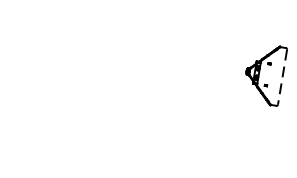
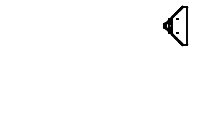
line: (282, 76) -> (187, 25), dashed -> solid

